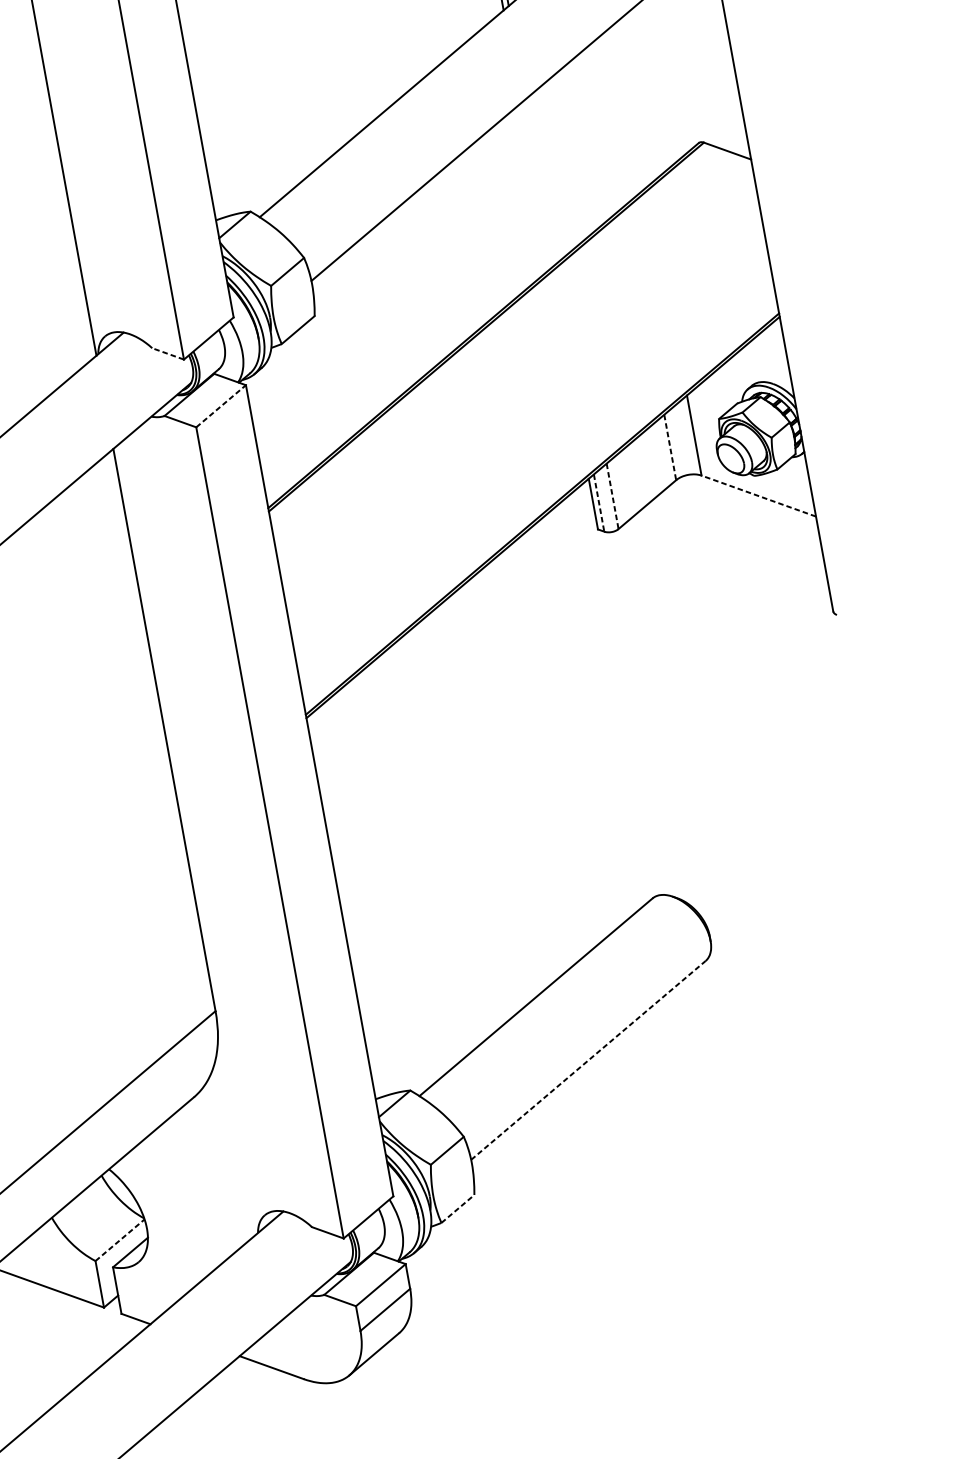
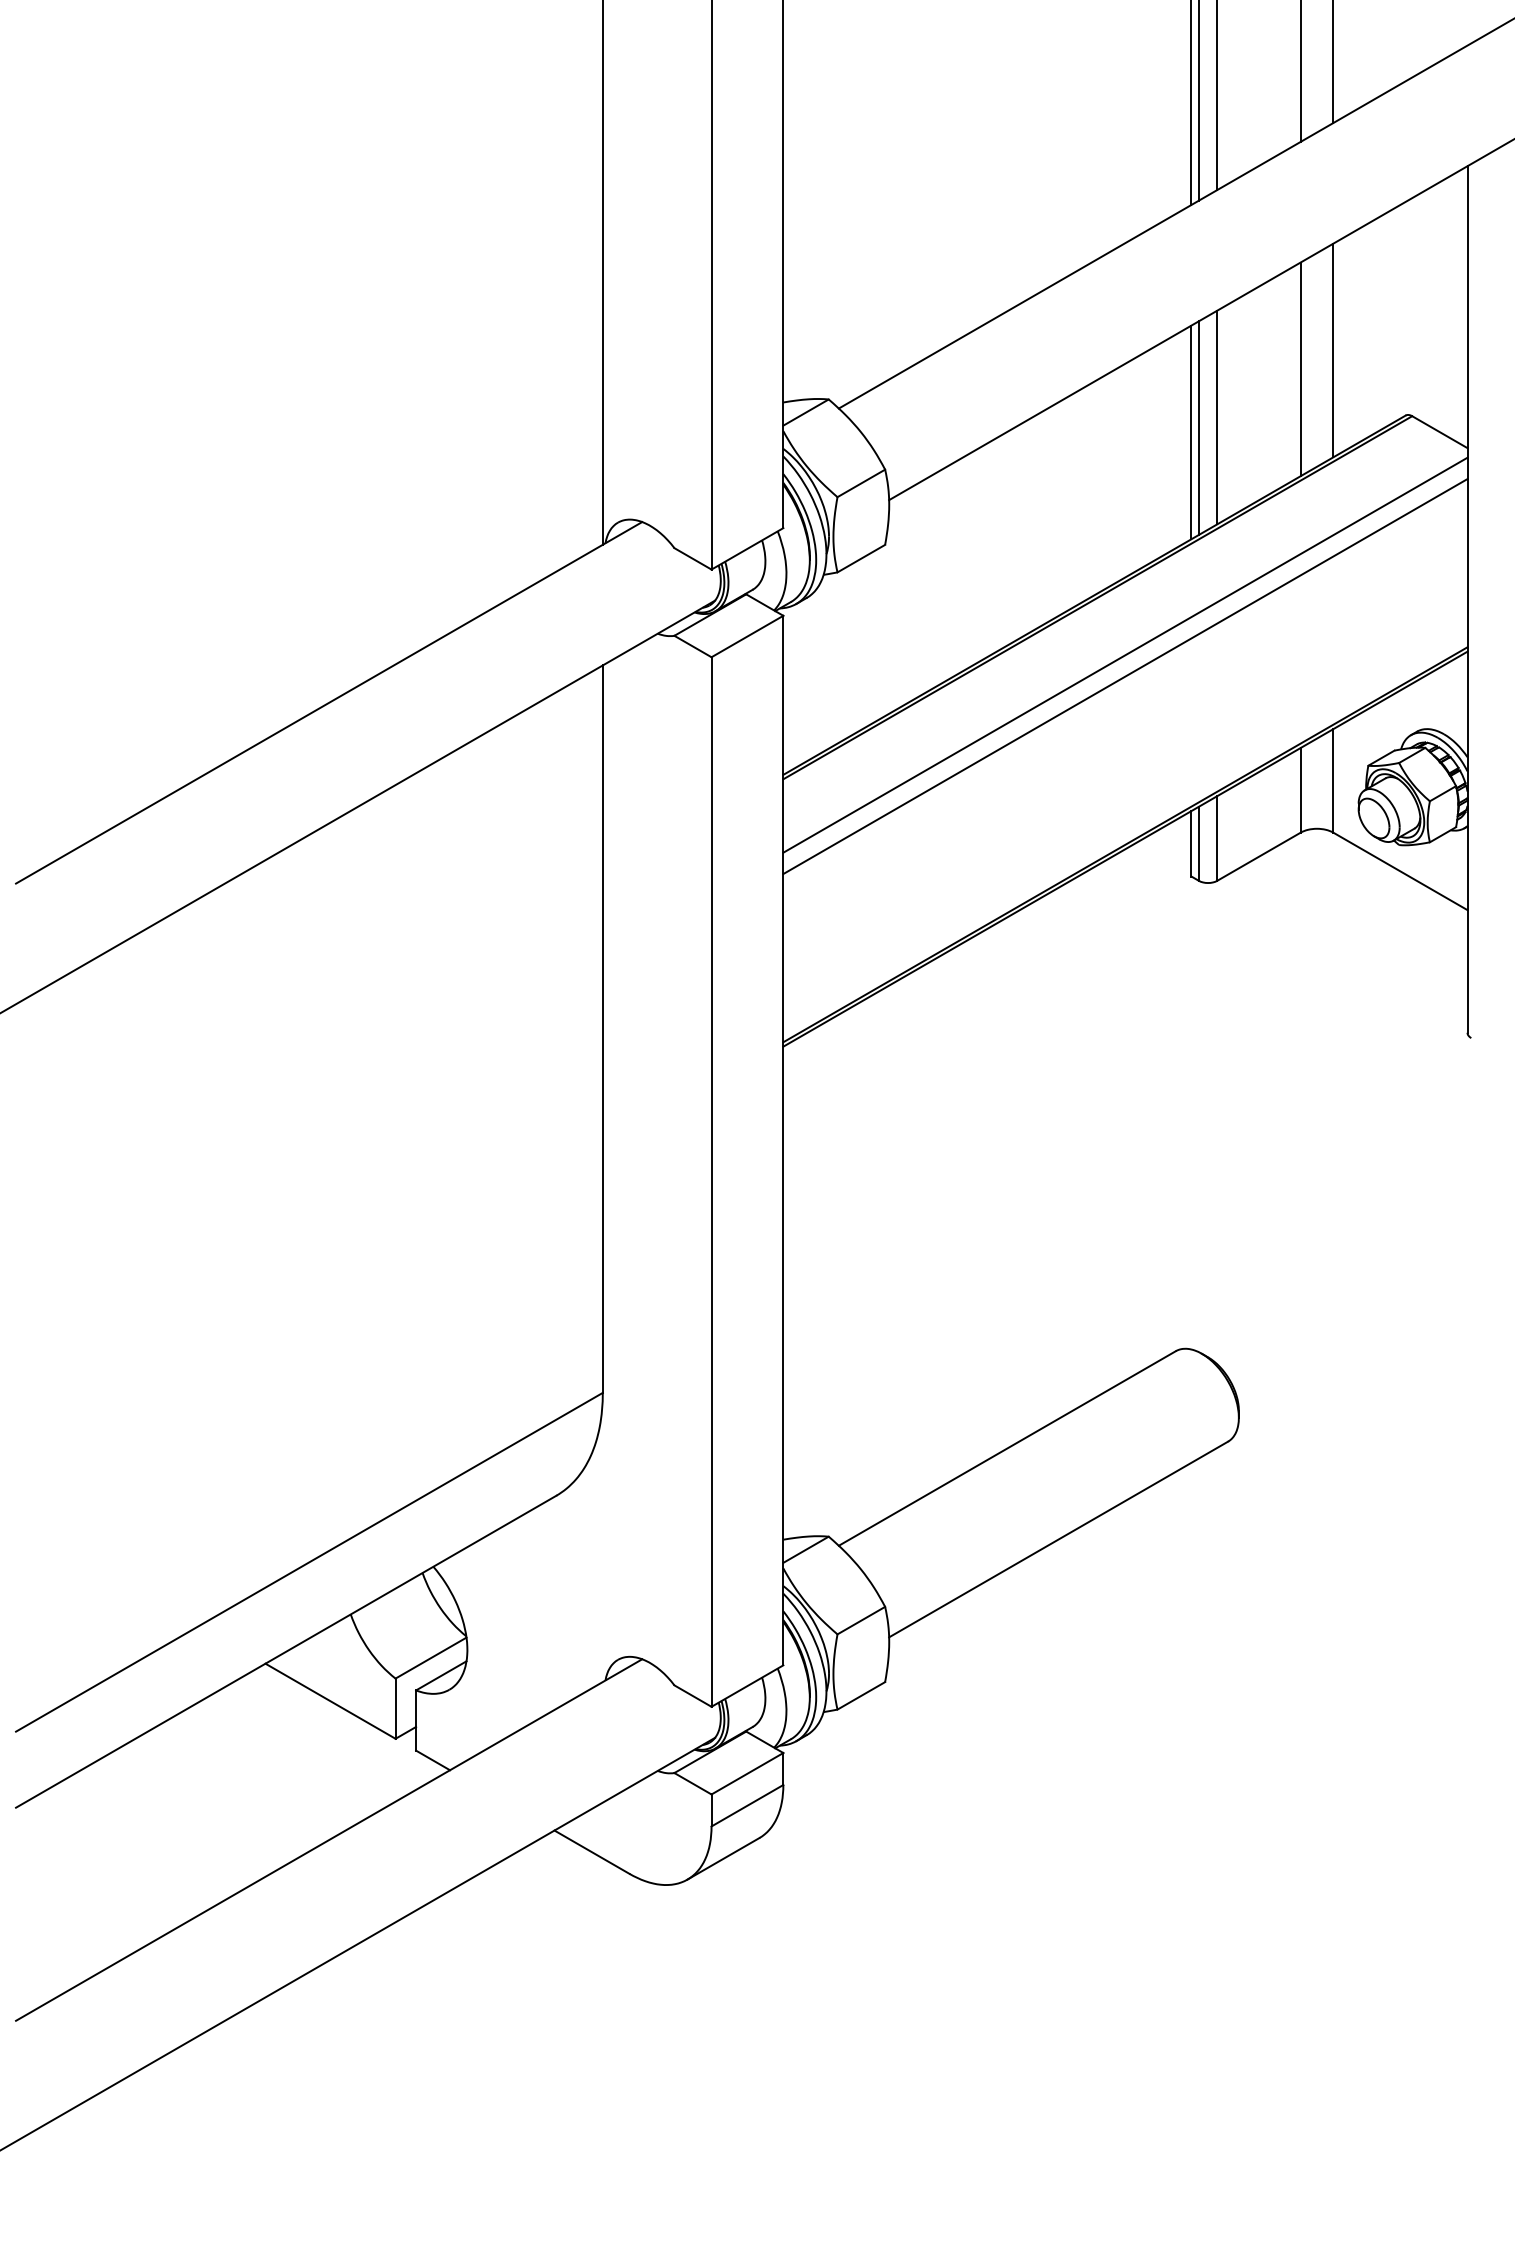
line: (633, 102) -> (1333, 350), added
line: (611, 122) -> (1300, 369), added
line: (553, 170) -> (1217, 417), added
line: (540, 182) -> (1198, 428), added
line: (535, 186) -> (1191, 432), added
line: (167, 353) -> (692, 558), dashed -> solid
line: (515, 367) -> (1125, 654), added
line: (518, 384) -> (1125, 676), added
line: (221, 406) -> (747, 636), dashed -> solid
line: (670, 447) -> (1300, 790), dashed -> solid
line: (612, 496) -> (1217, 838), dashed -> solid
line: (758, 496) -> (1400, 871), dashed -> solid
line: (598, 503) -> (1198, 844), dashed -> solid
line: (588, 1060) -> (1058, 1539), dashed -> solid
line: (457, 1208) -> (861, 1695), dashed -> solid
line: (120, 1240) -> (431, 1658), dashed -> solid

